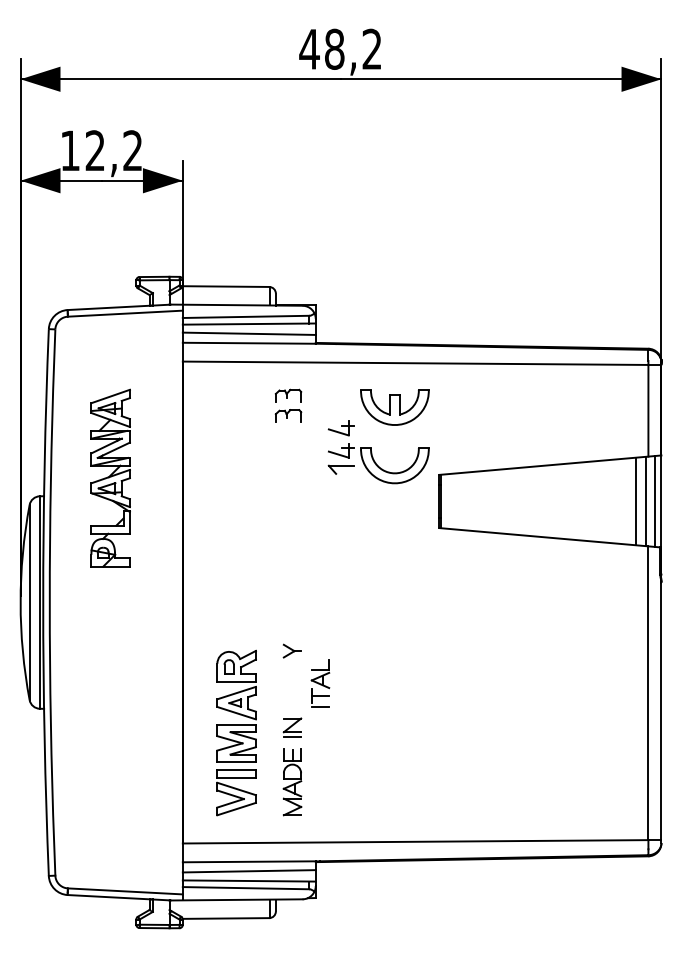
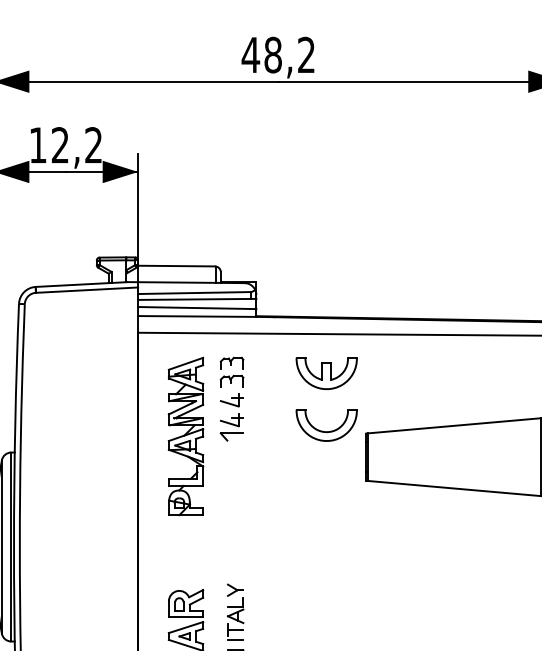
part: (340, 447) -> (231, 417), moved
part: (110, 477) -> (185, 435), moved
part: (320, 683) -> (235, 619), moved

